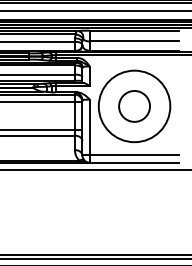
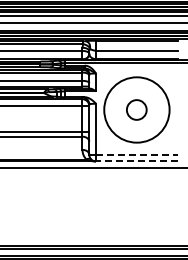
circle: (134, 105) -> (136, 109), size x0.7
line: (134, 155) -> (136, 154), solid -> dashed
line: (134, 162) -> (136, 161), solid -> dashed

